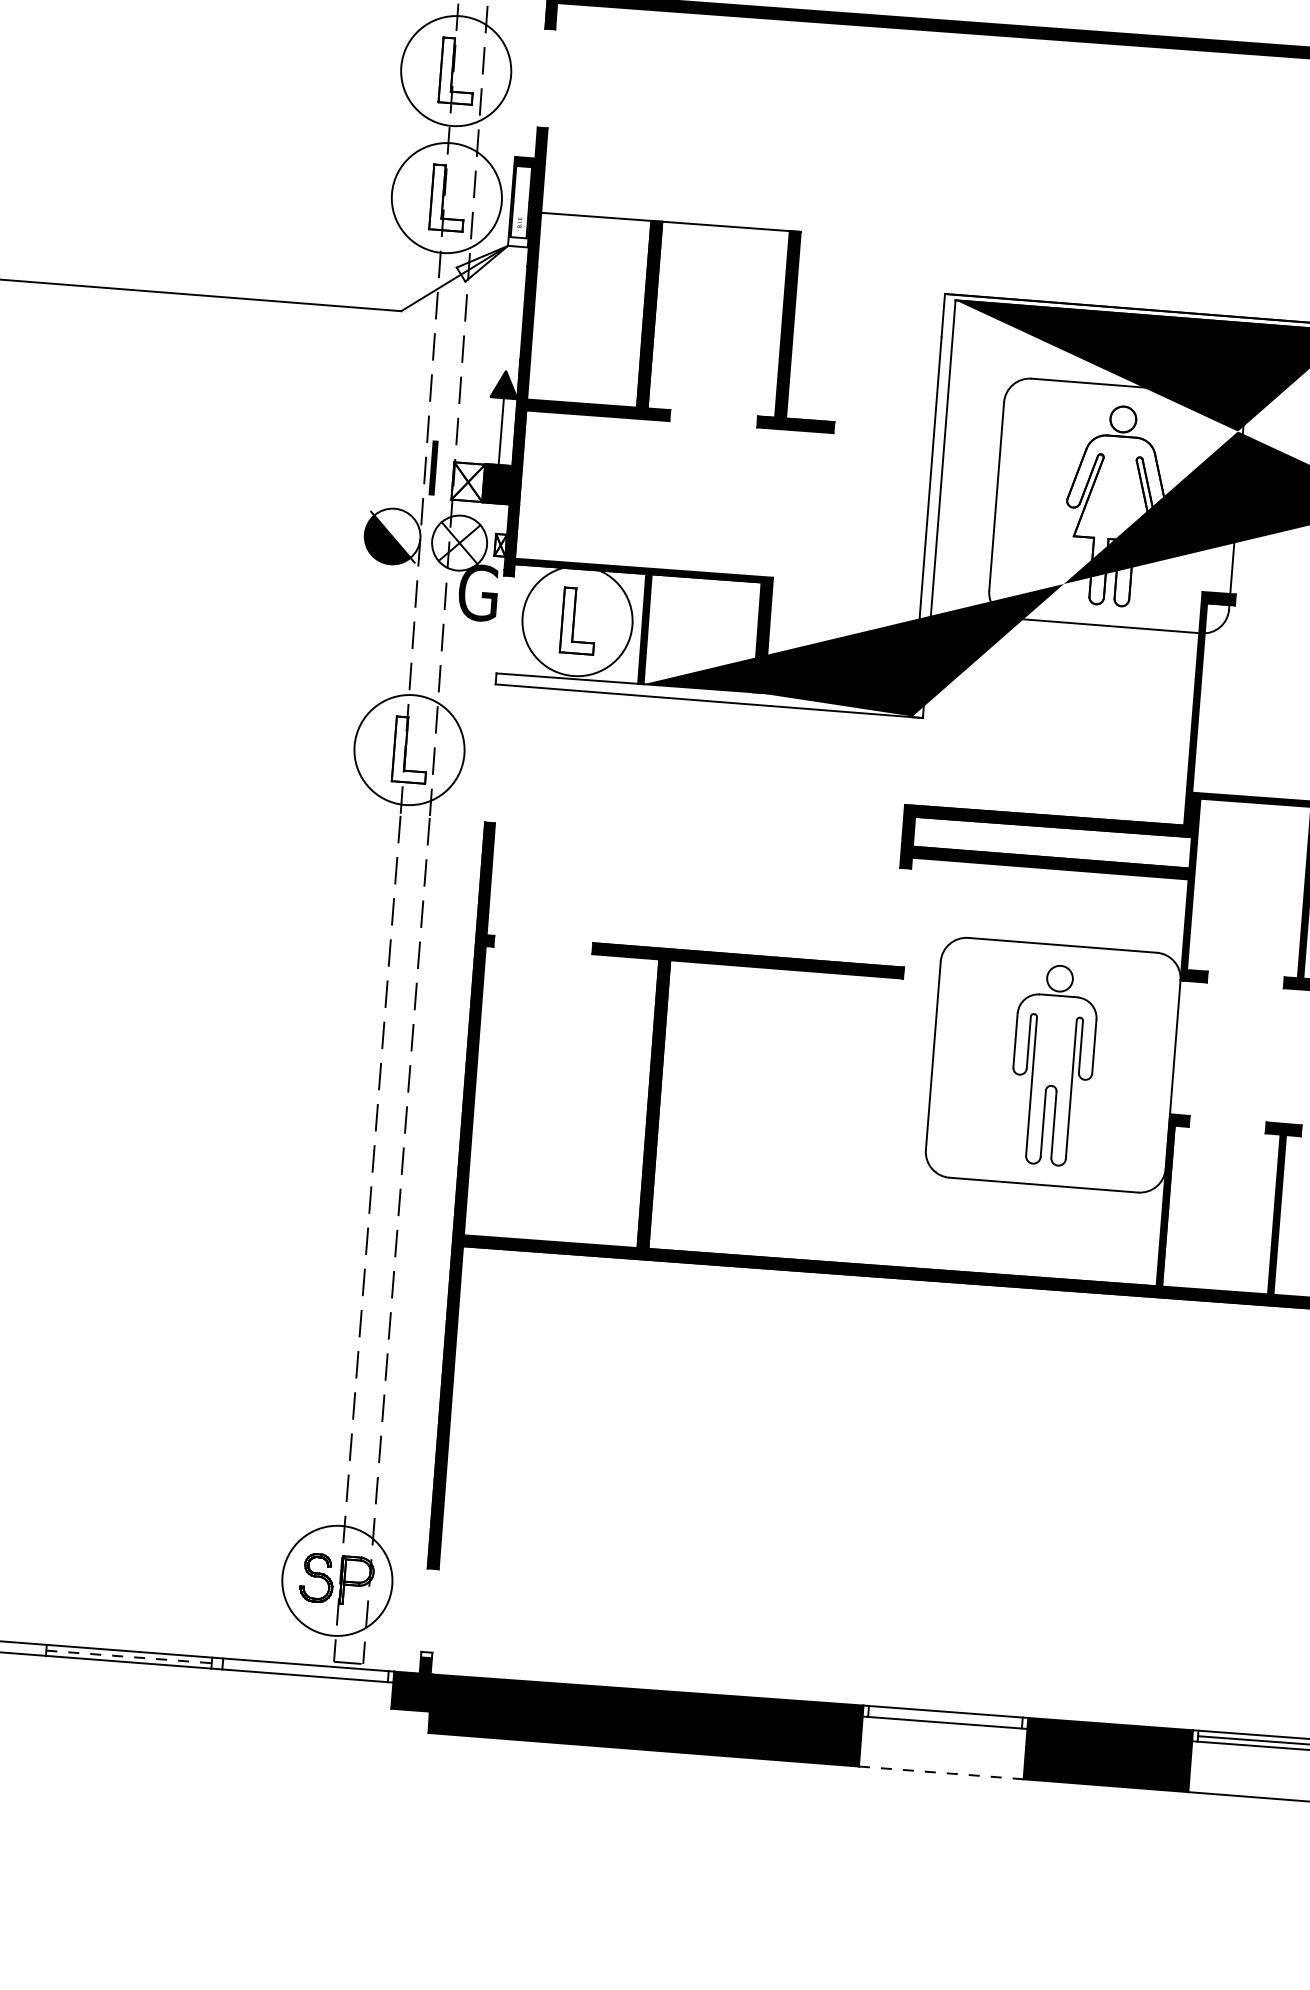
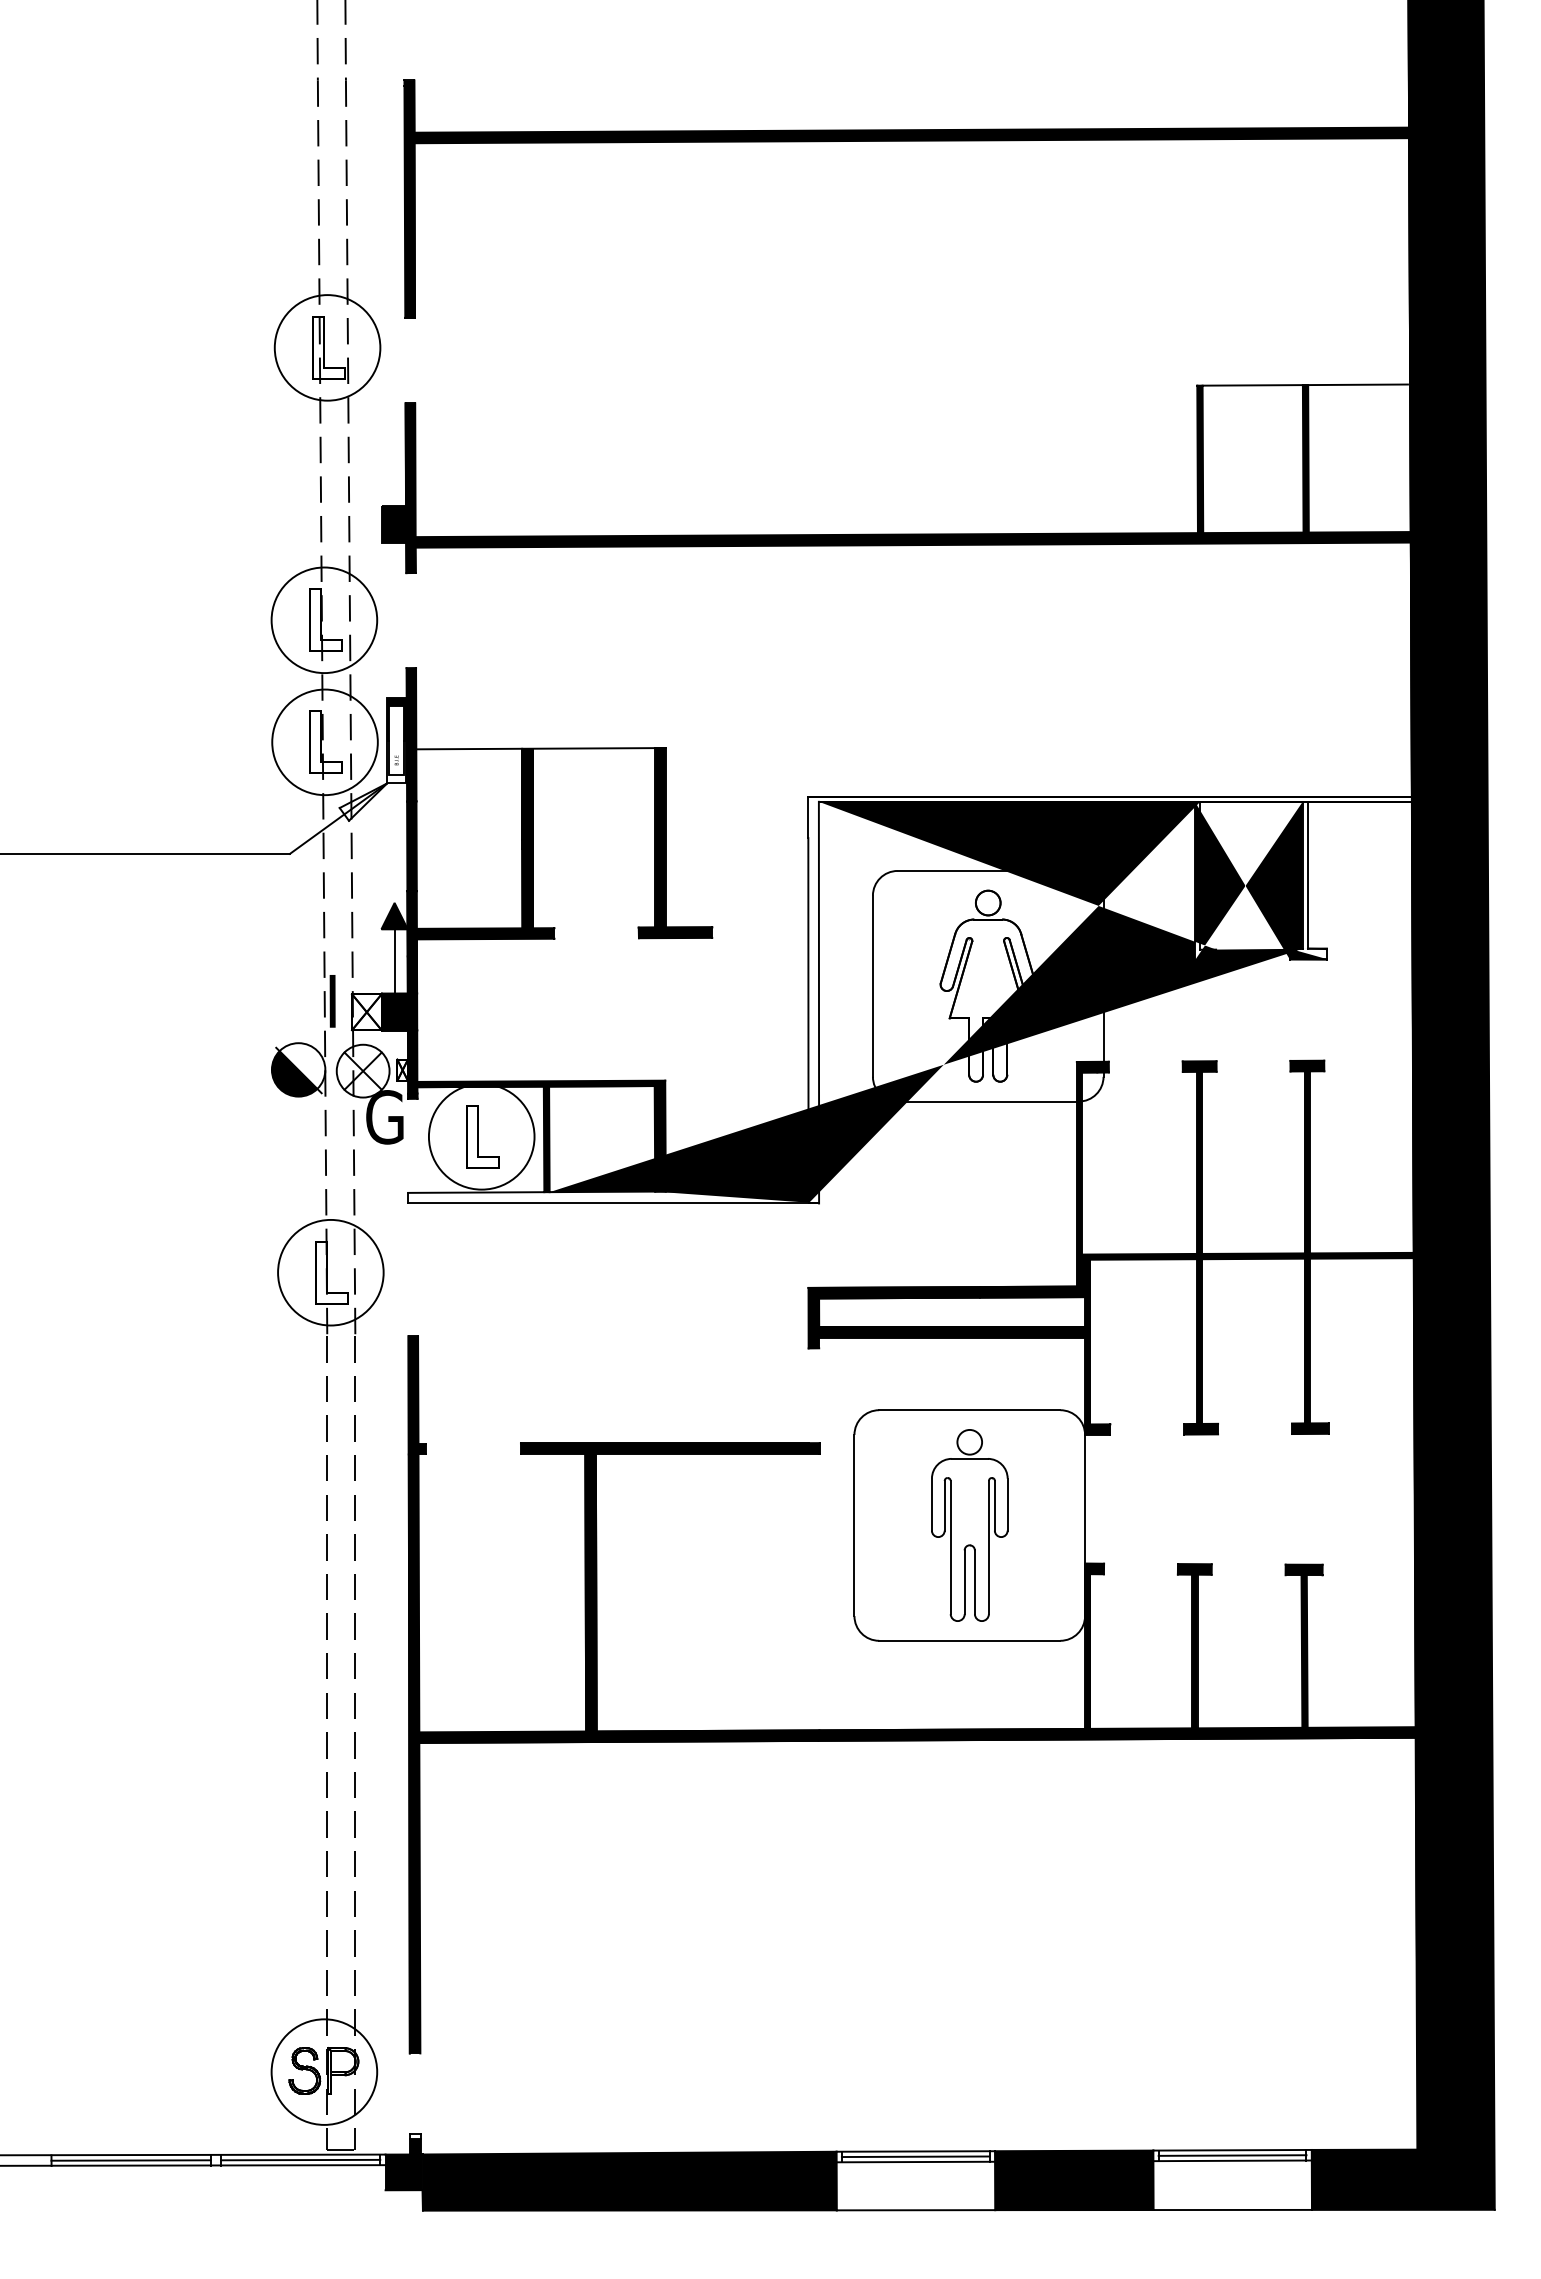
line: (129, 1656) -> (131, 2160), dashed -> solid
line: (305, 1669) -> (300, 2159), added
line: (945, 1716) -> (915, 2156), added
line: (940, 1773) -> (915, 2210), dashed -> solid

